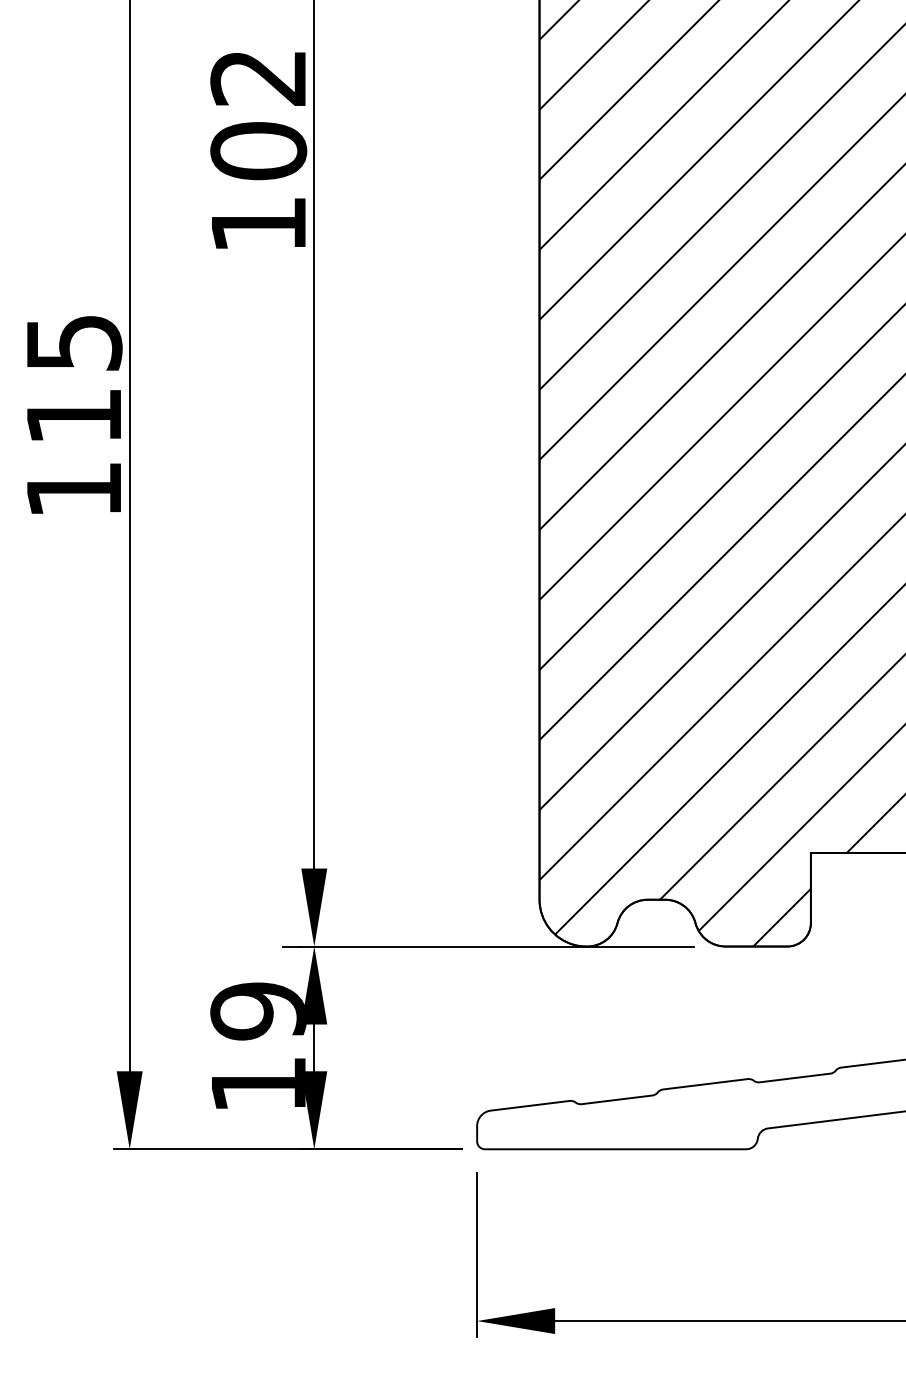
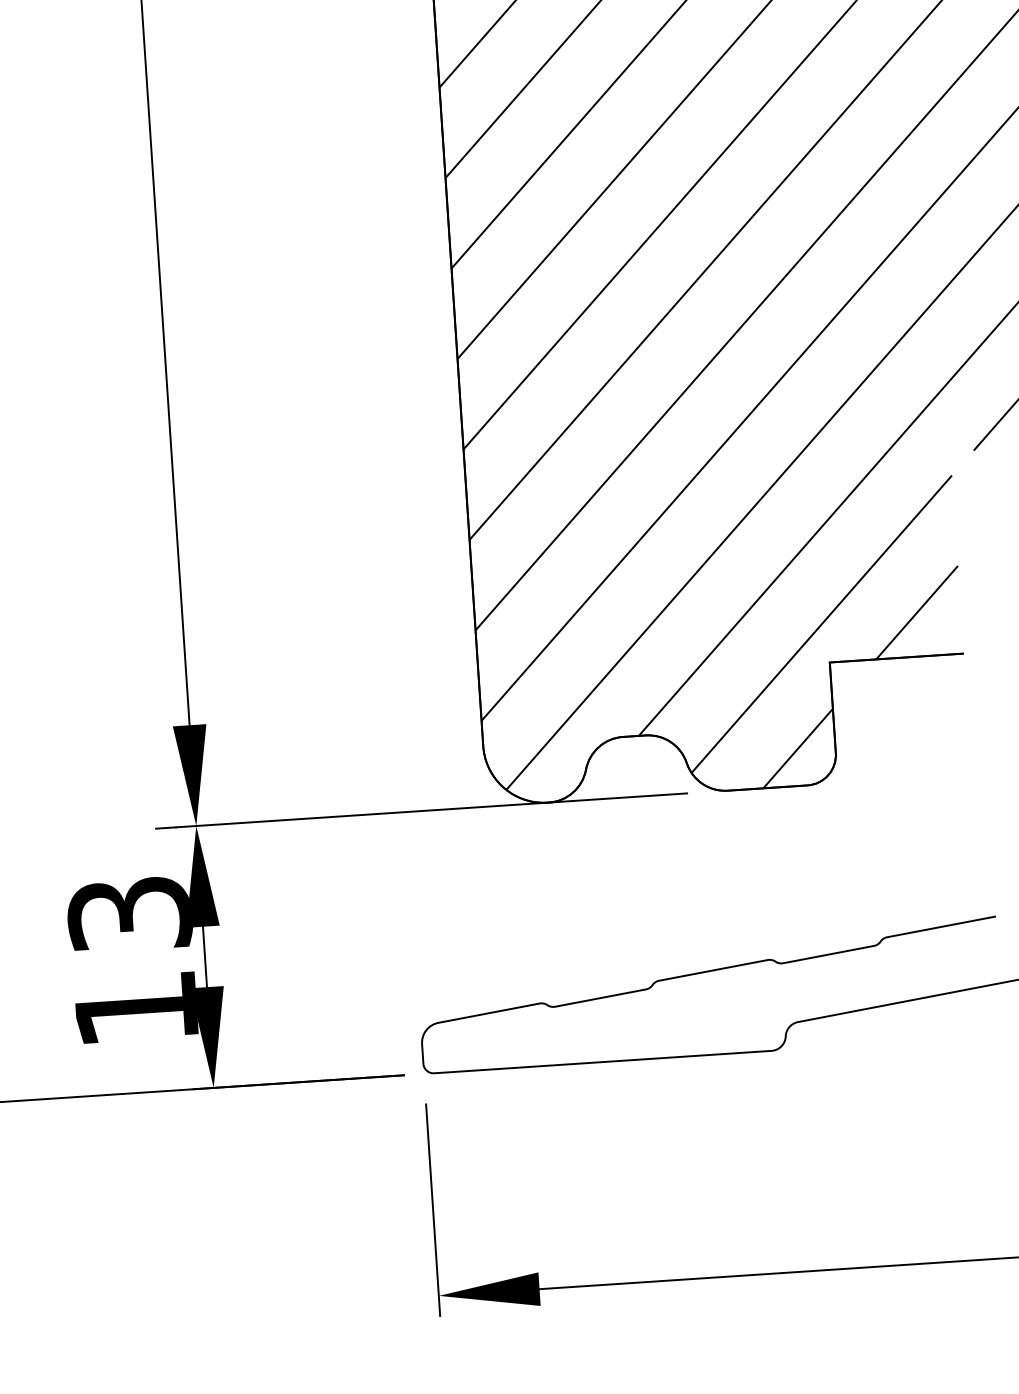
text: (258, 1011) -> (129, 914), 19 -> 13

